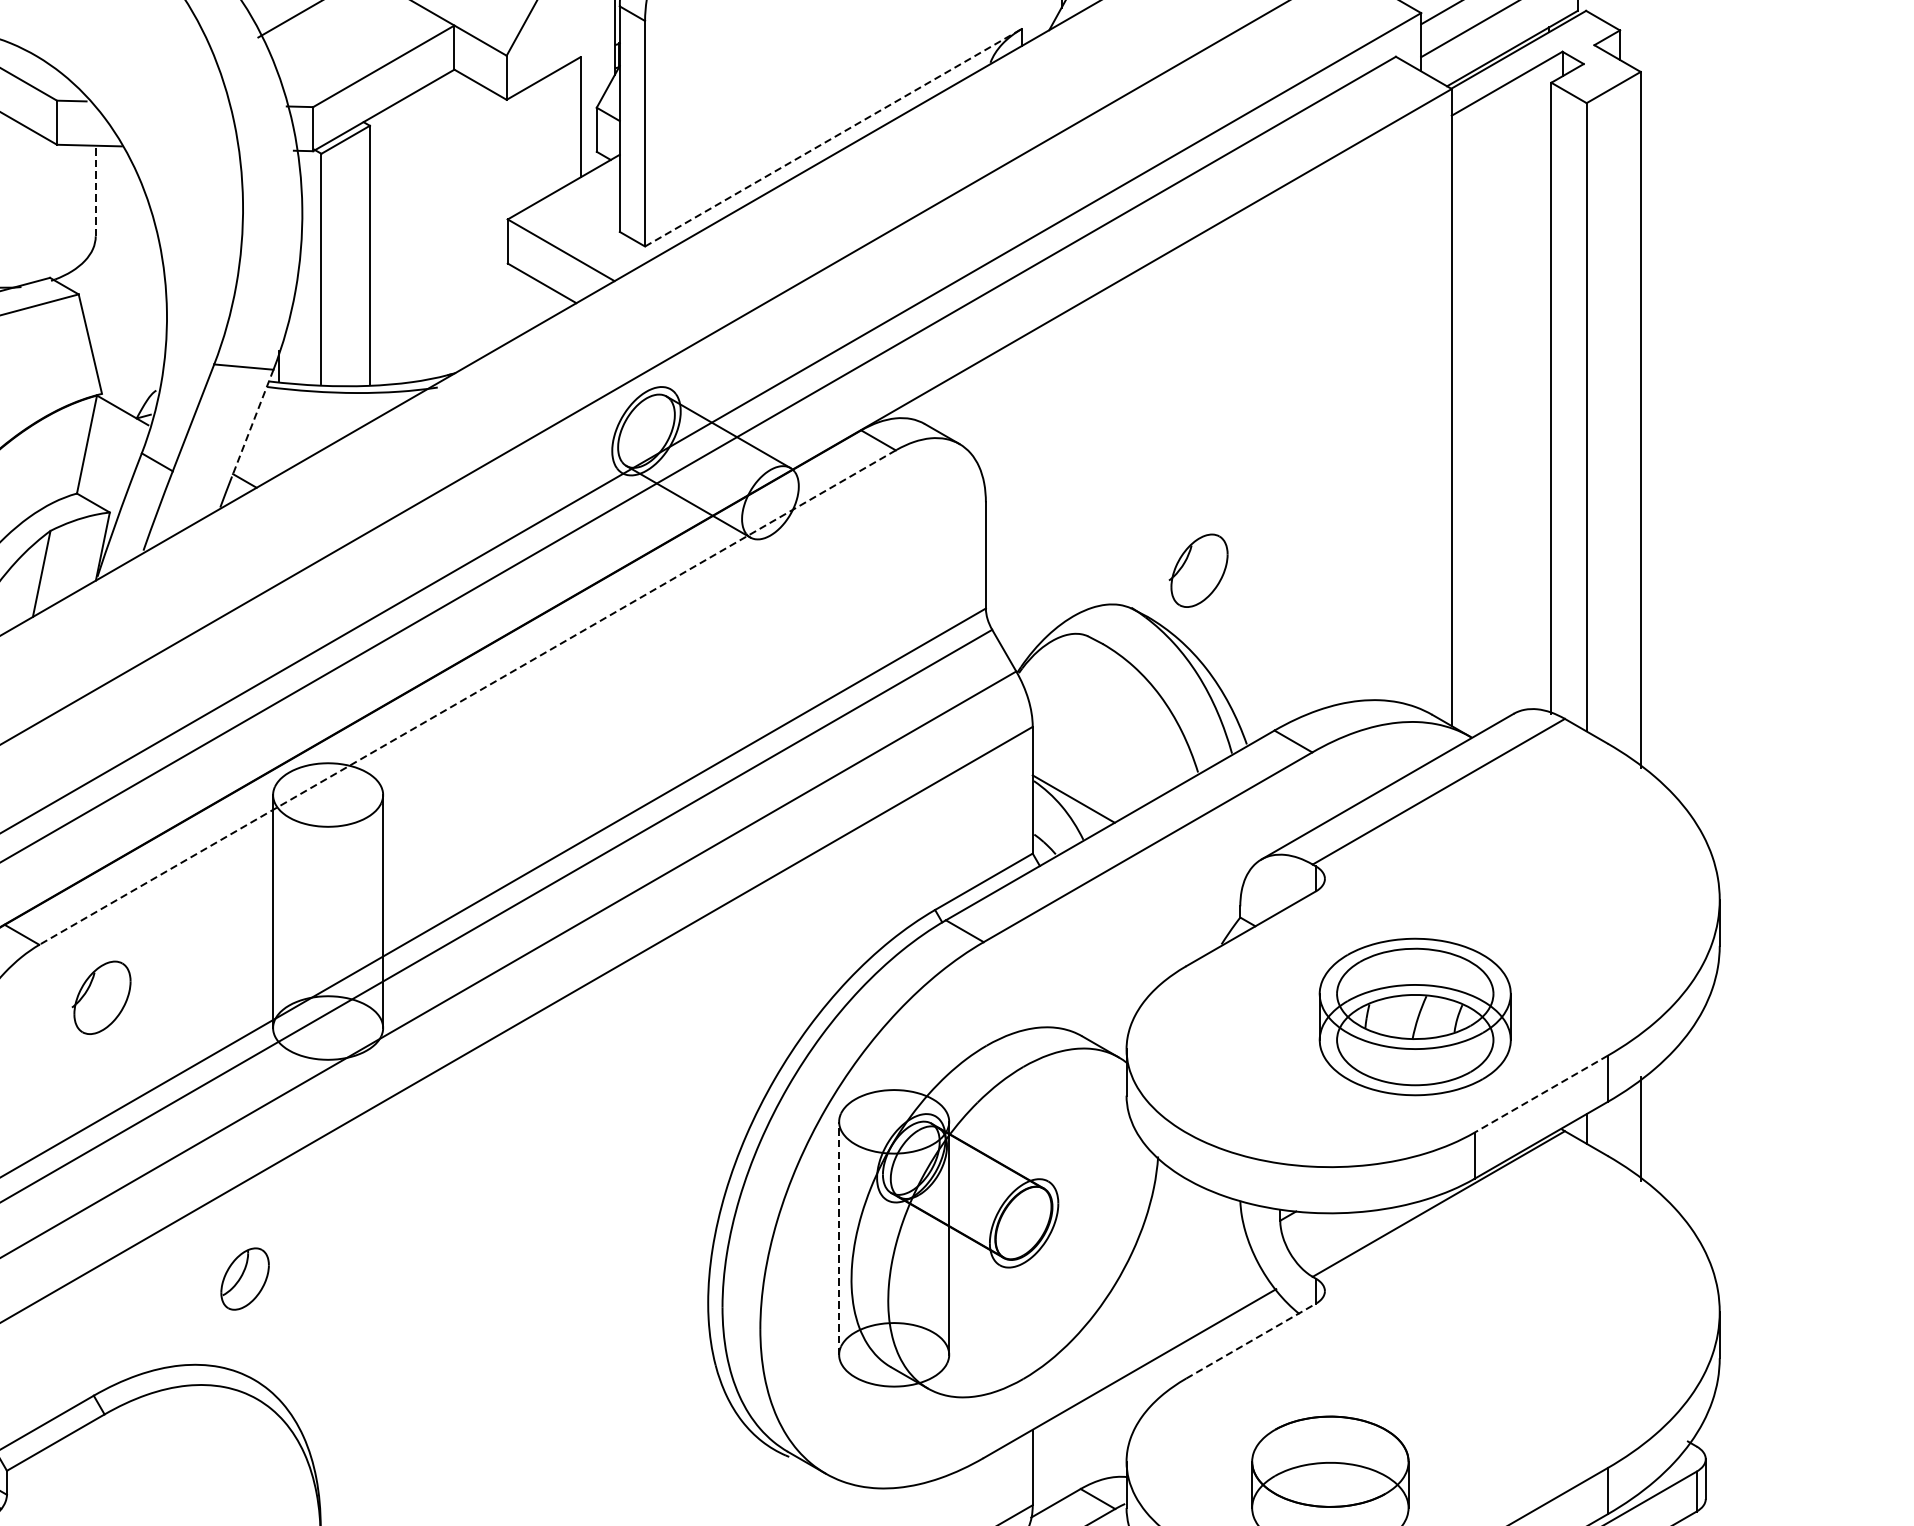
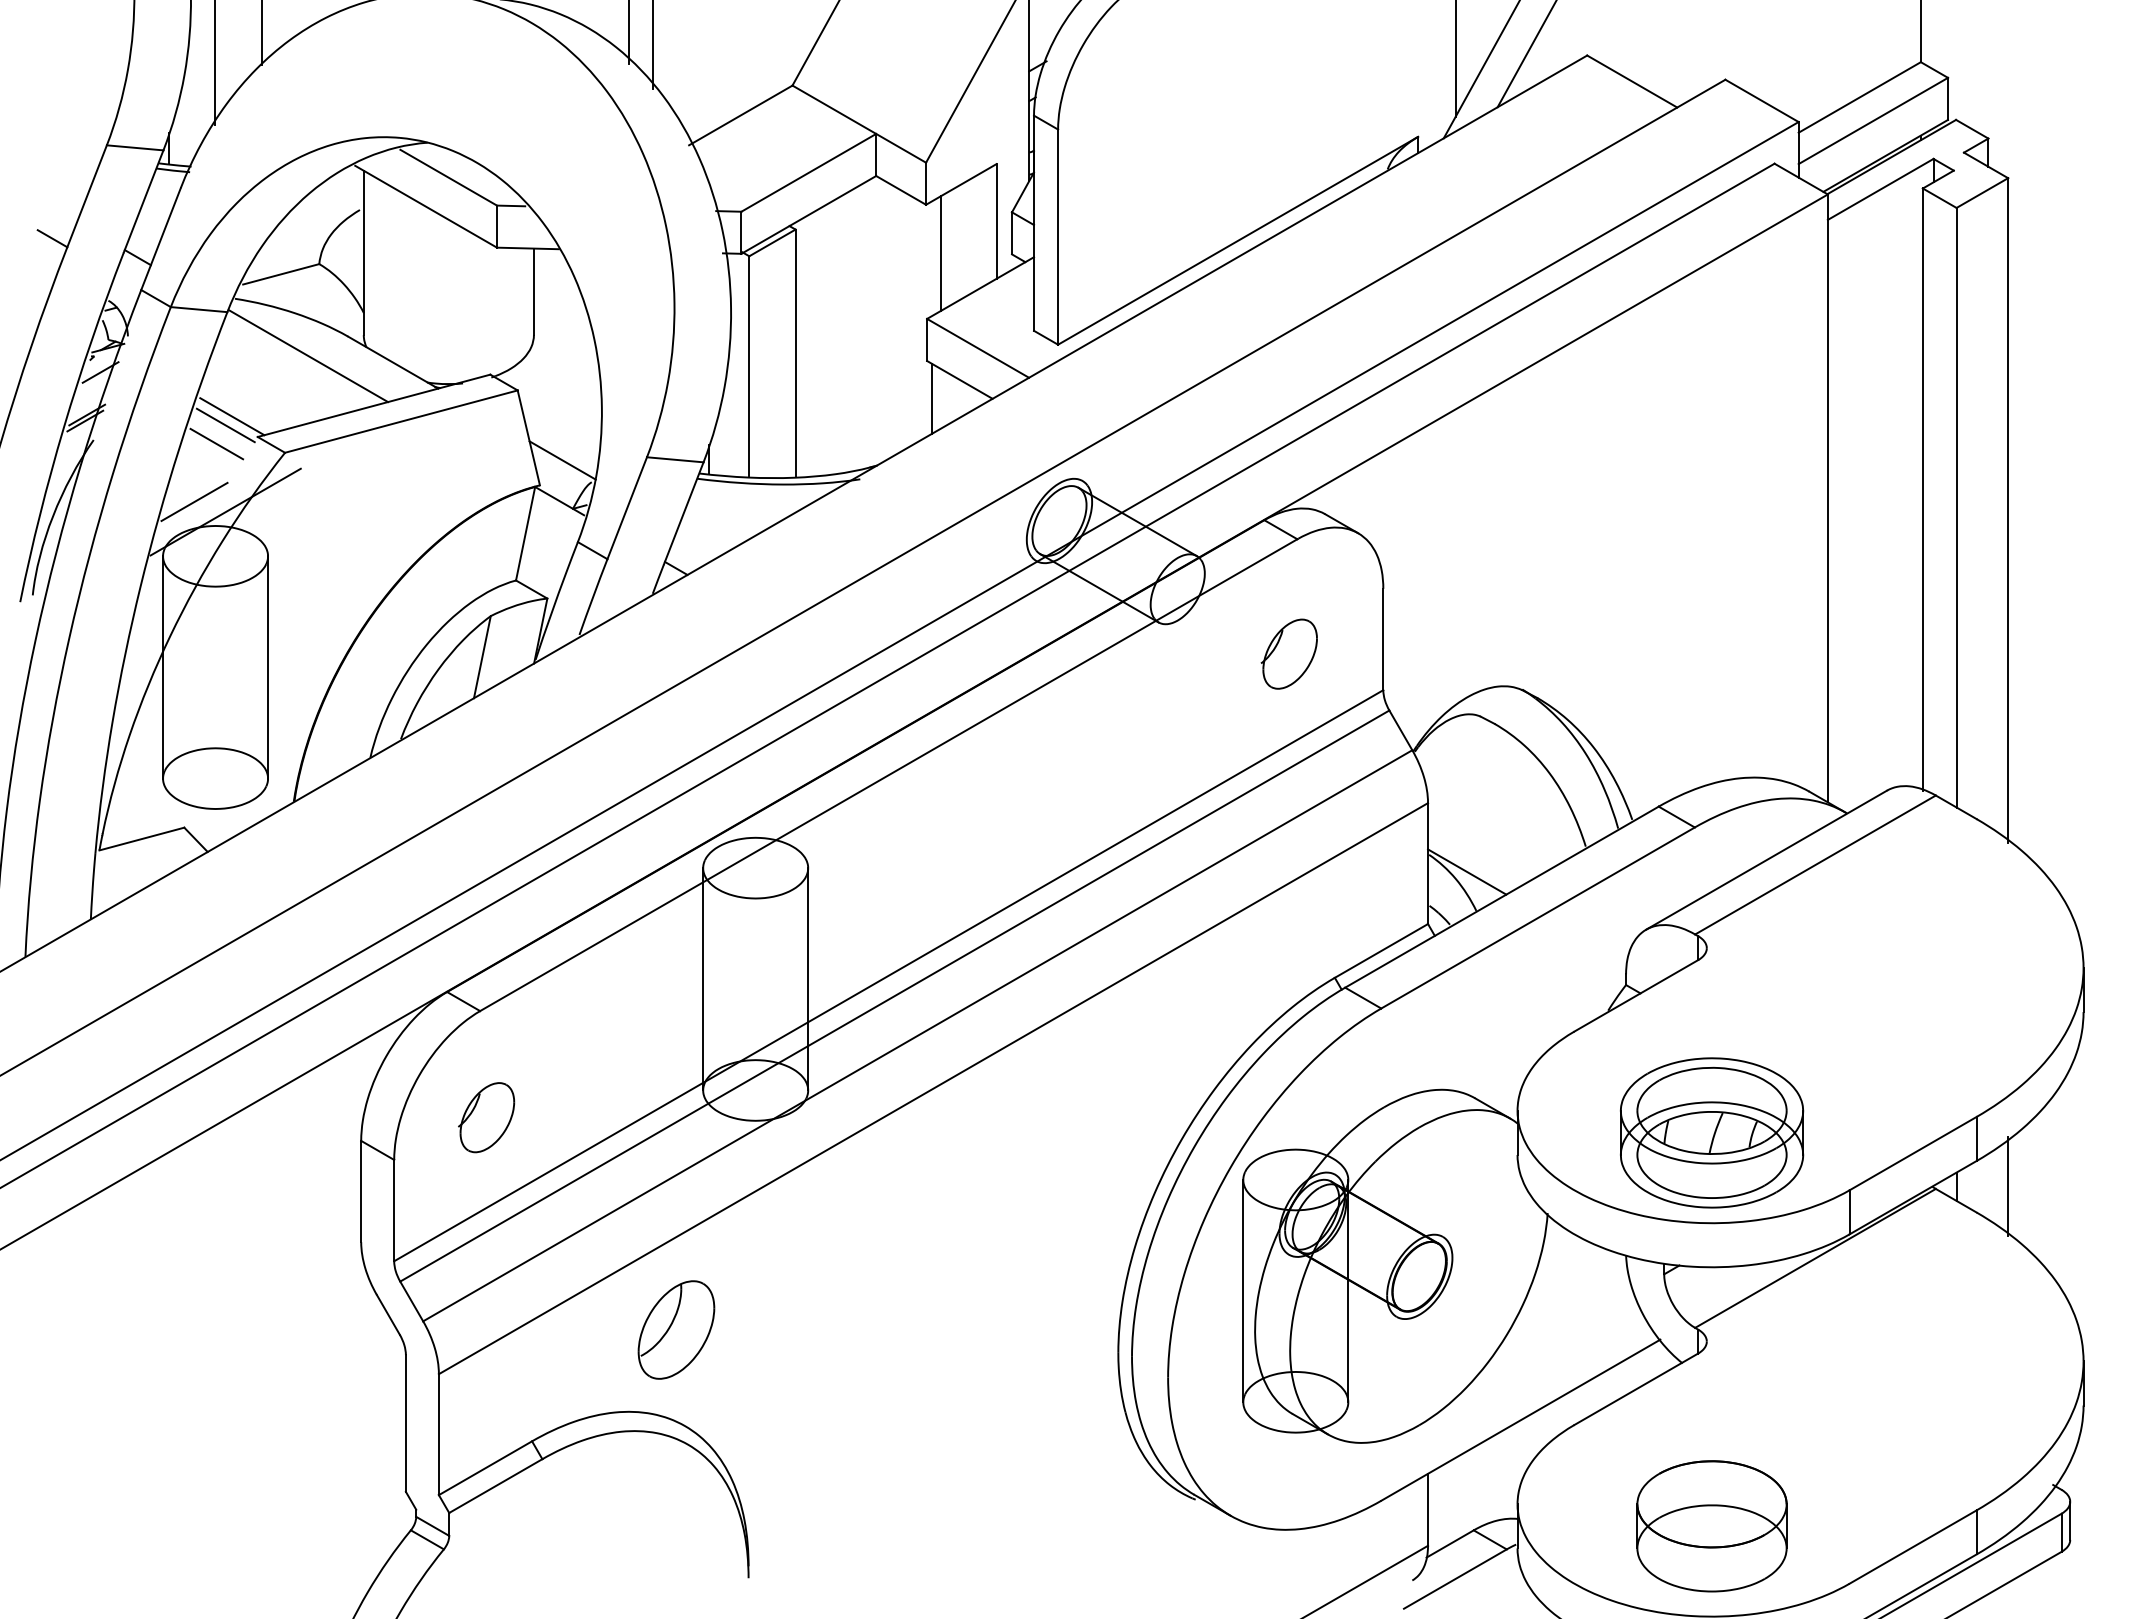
line: (834, 137) -> (1238, 240), dashed -> solid
line: (522, 149) -> (941, 252), added
line: (95, 190) -> (533, 291), dashed -> solid
line: (513, 302) -> (932, 398), added
line: (125, 367) -> (562, 460), added
line: (252, 423) -> (683, 513), dashed -> solid
part: (1197, 570) -> (1288, 653), moved
line: (467, 697) -> (888, 775), dashed -> solid
part: (101, 997) -> (486, 1117), moved
part: (1415, 1016) -> (1712, 1132), moved
line: (1540, 1094) -> (1912, 1153), dashed -> solid
line: (839, 1237) -> (1243, 1290), dashed -> solid
part: (245, 1278) -> (676, 1329), size x1.67
line: (1251, 1340) -> (1636, 1388), dashed -> solid

